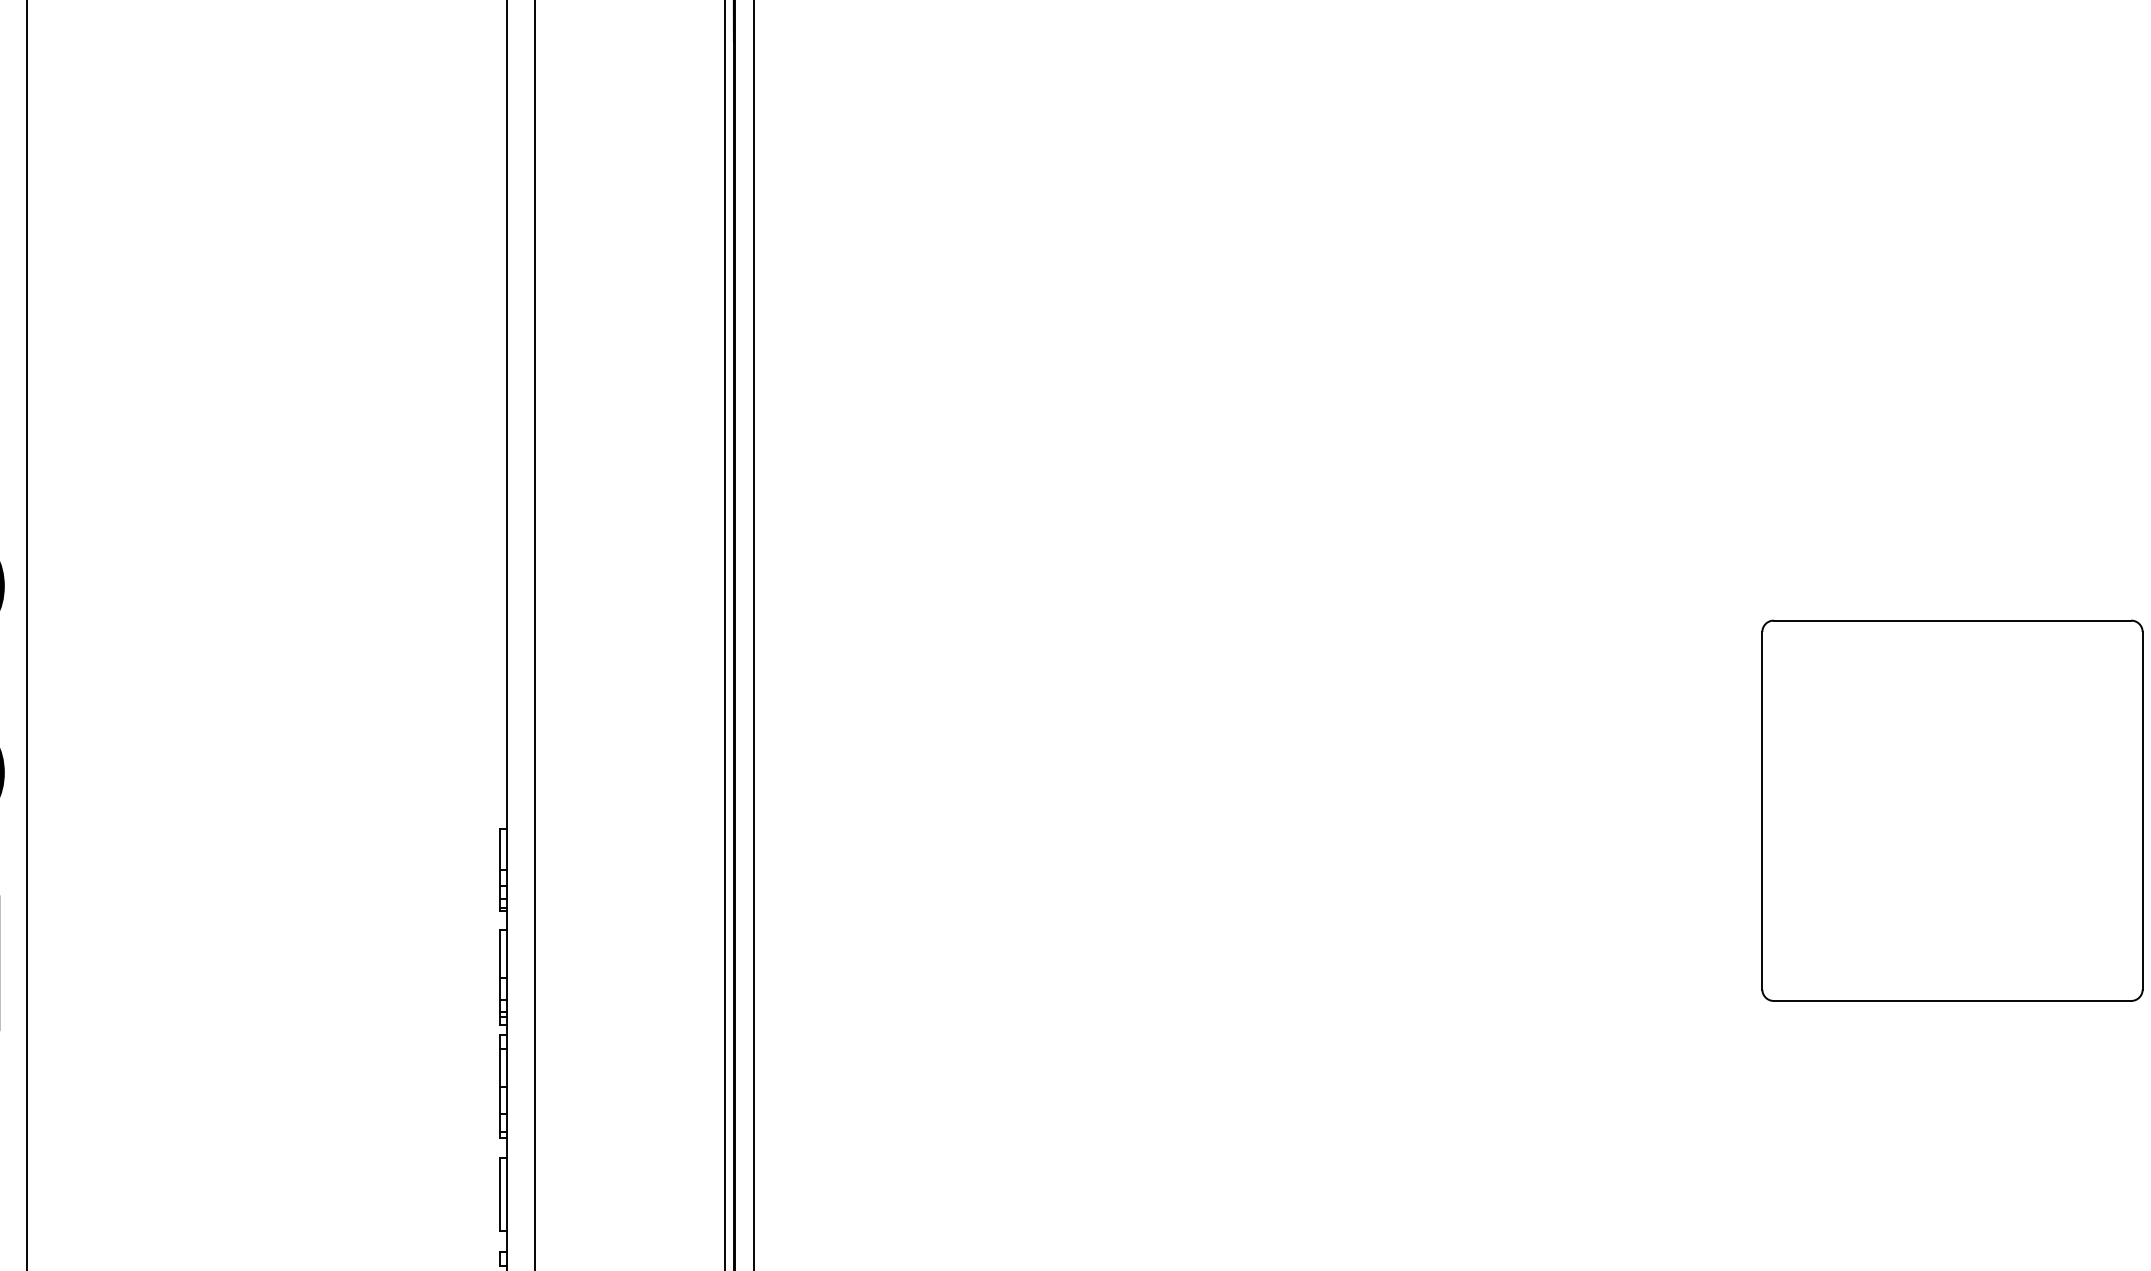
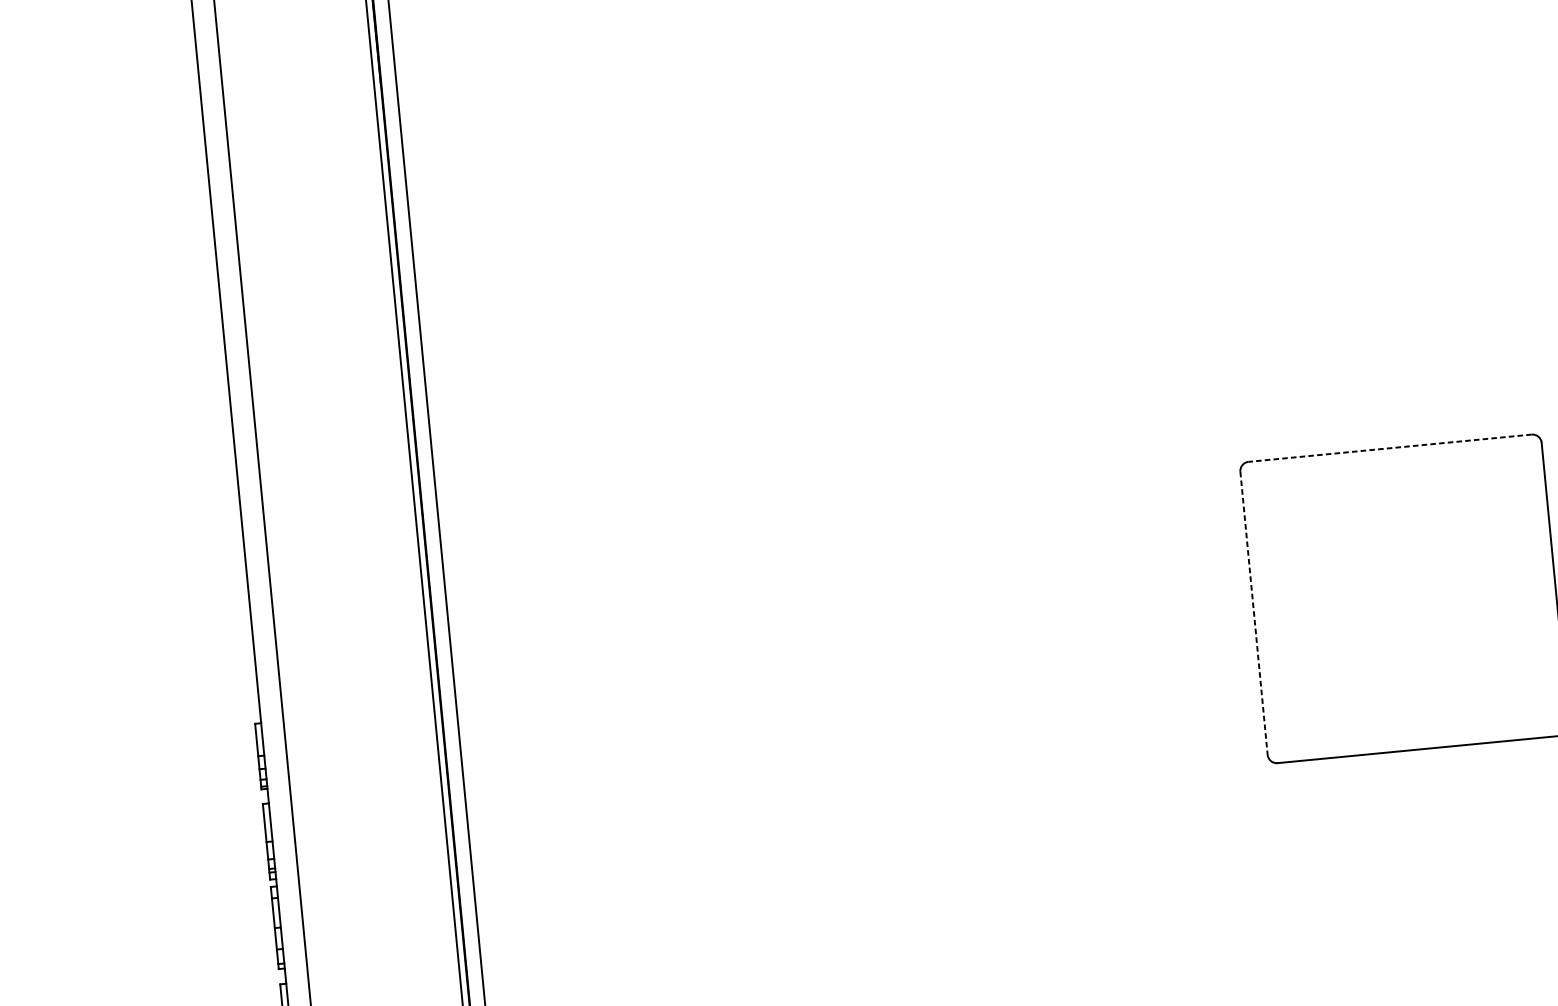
line: (1952, 620) -> (1390, 448), solid -> dashed
line: (1762, 810) -> (1254, 613), solid -> dashed

